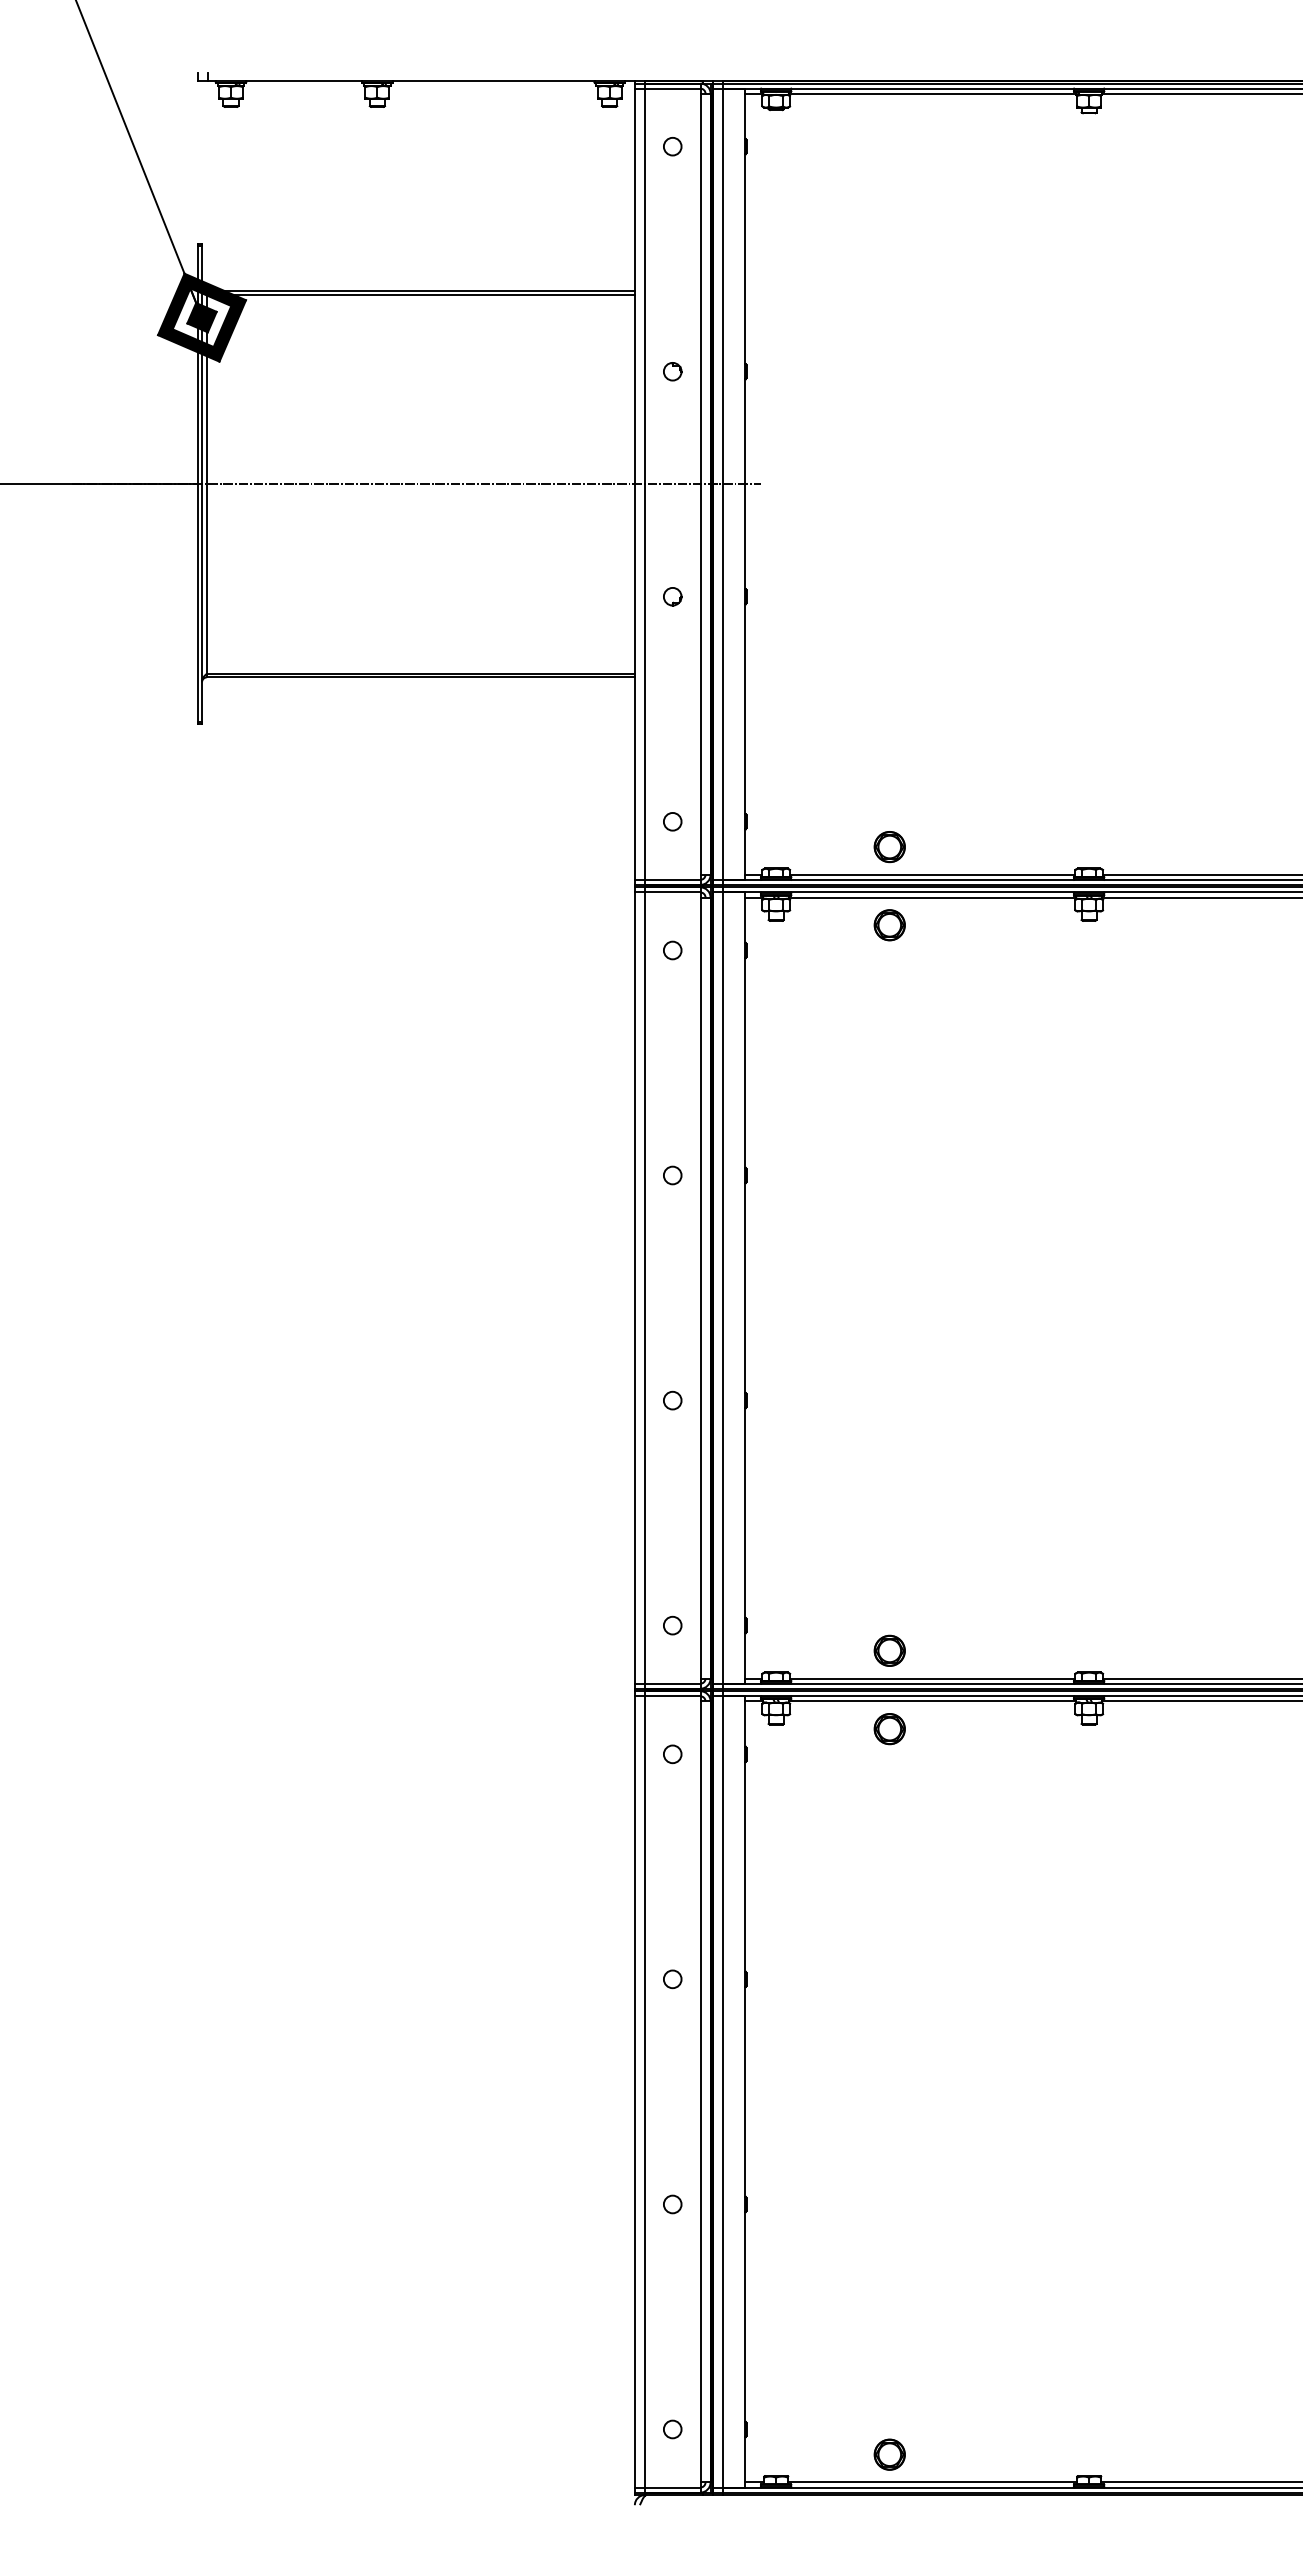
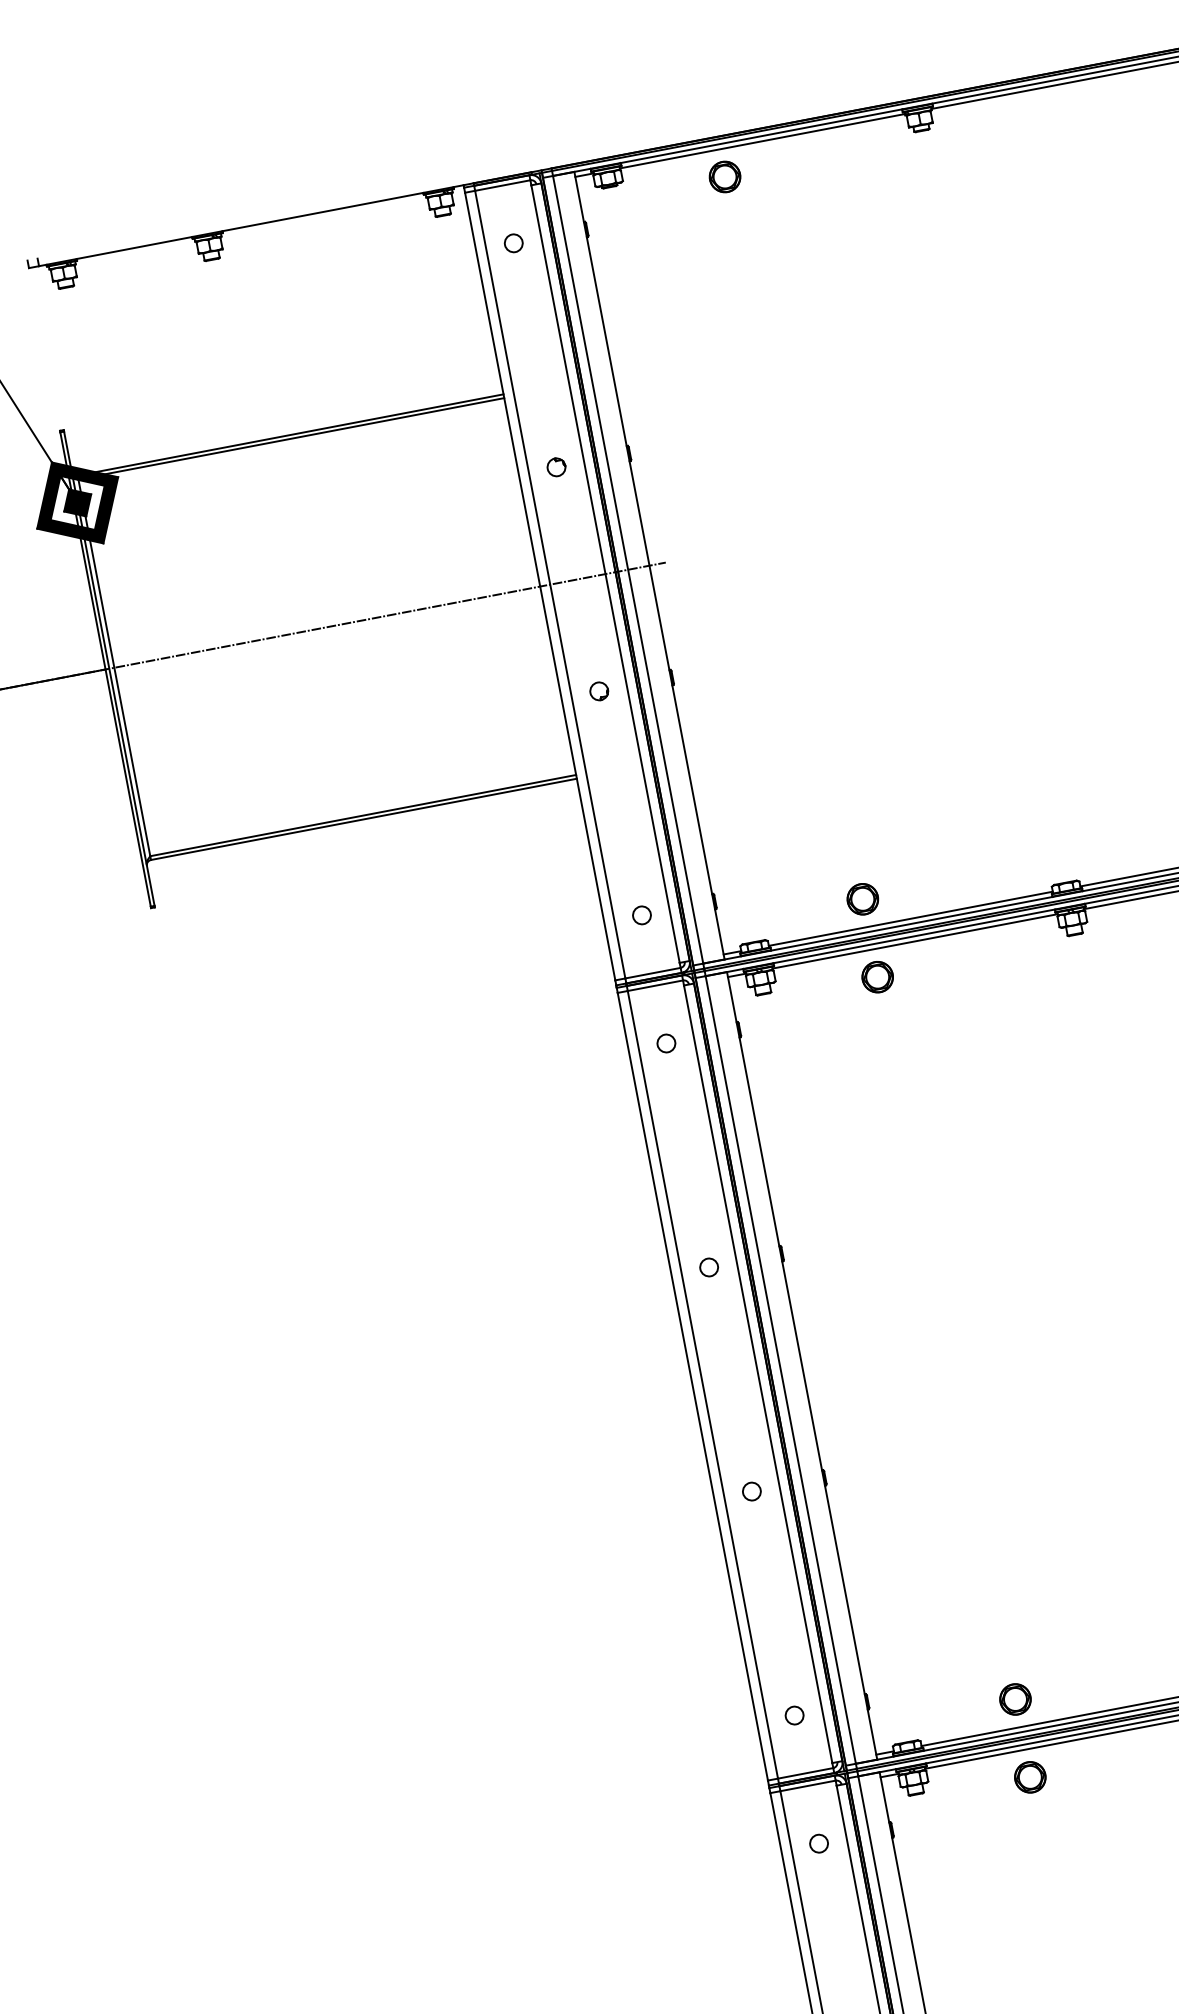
part: (889, 121) -> (724, 177), added

